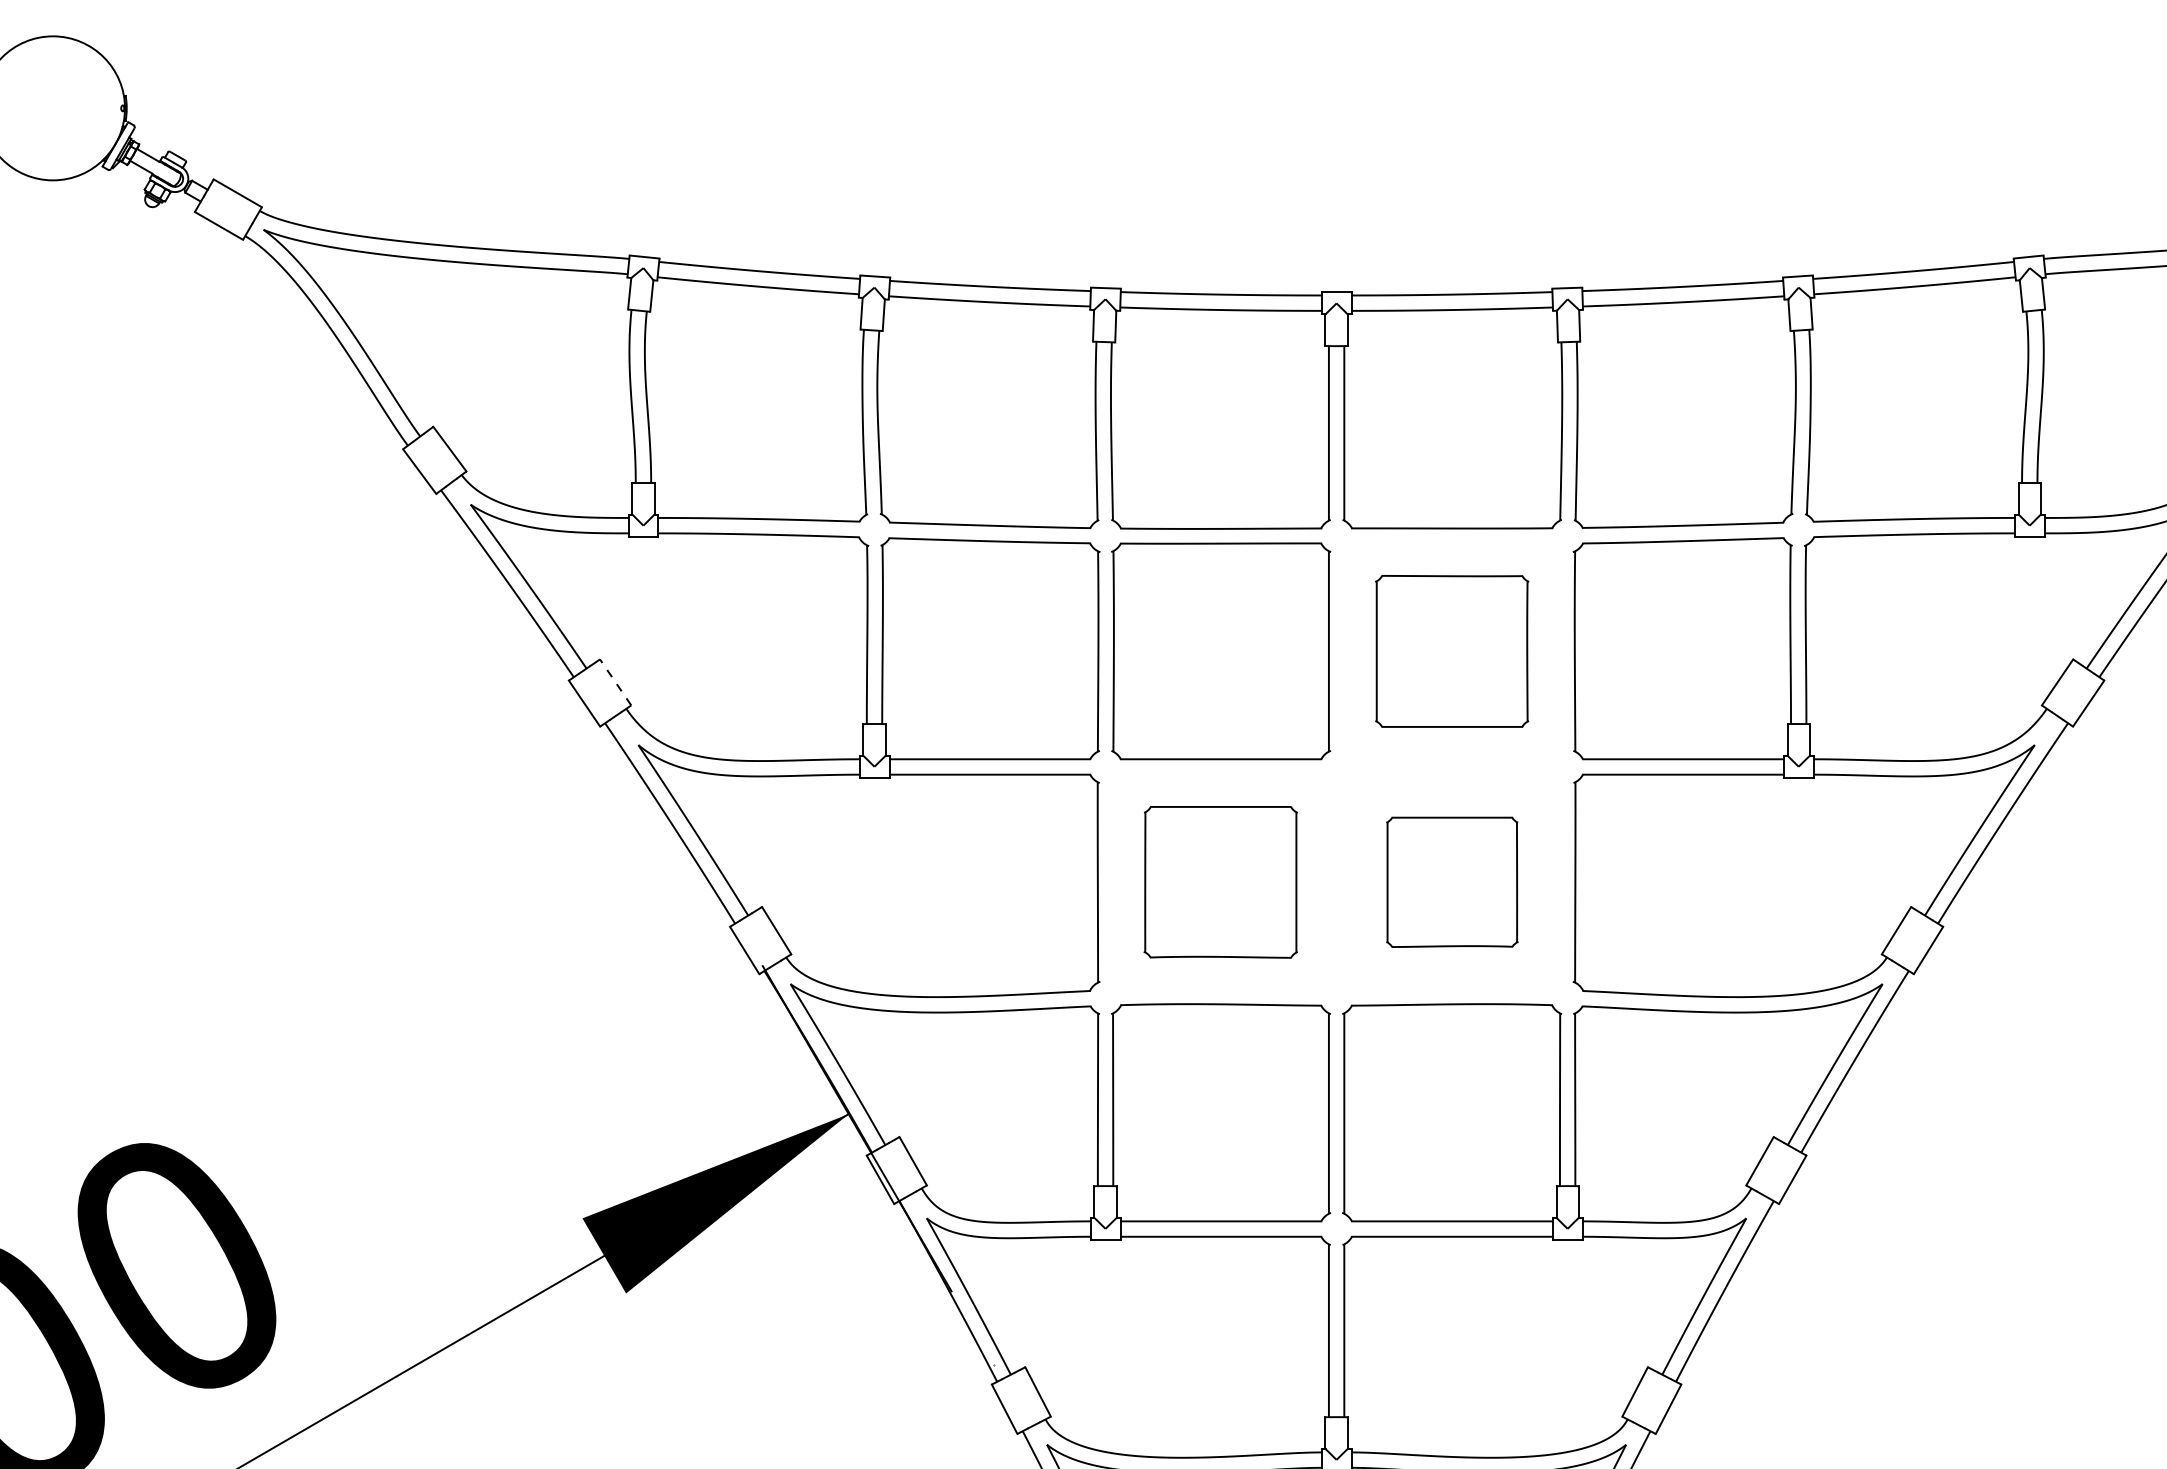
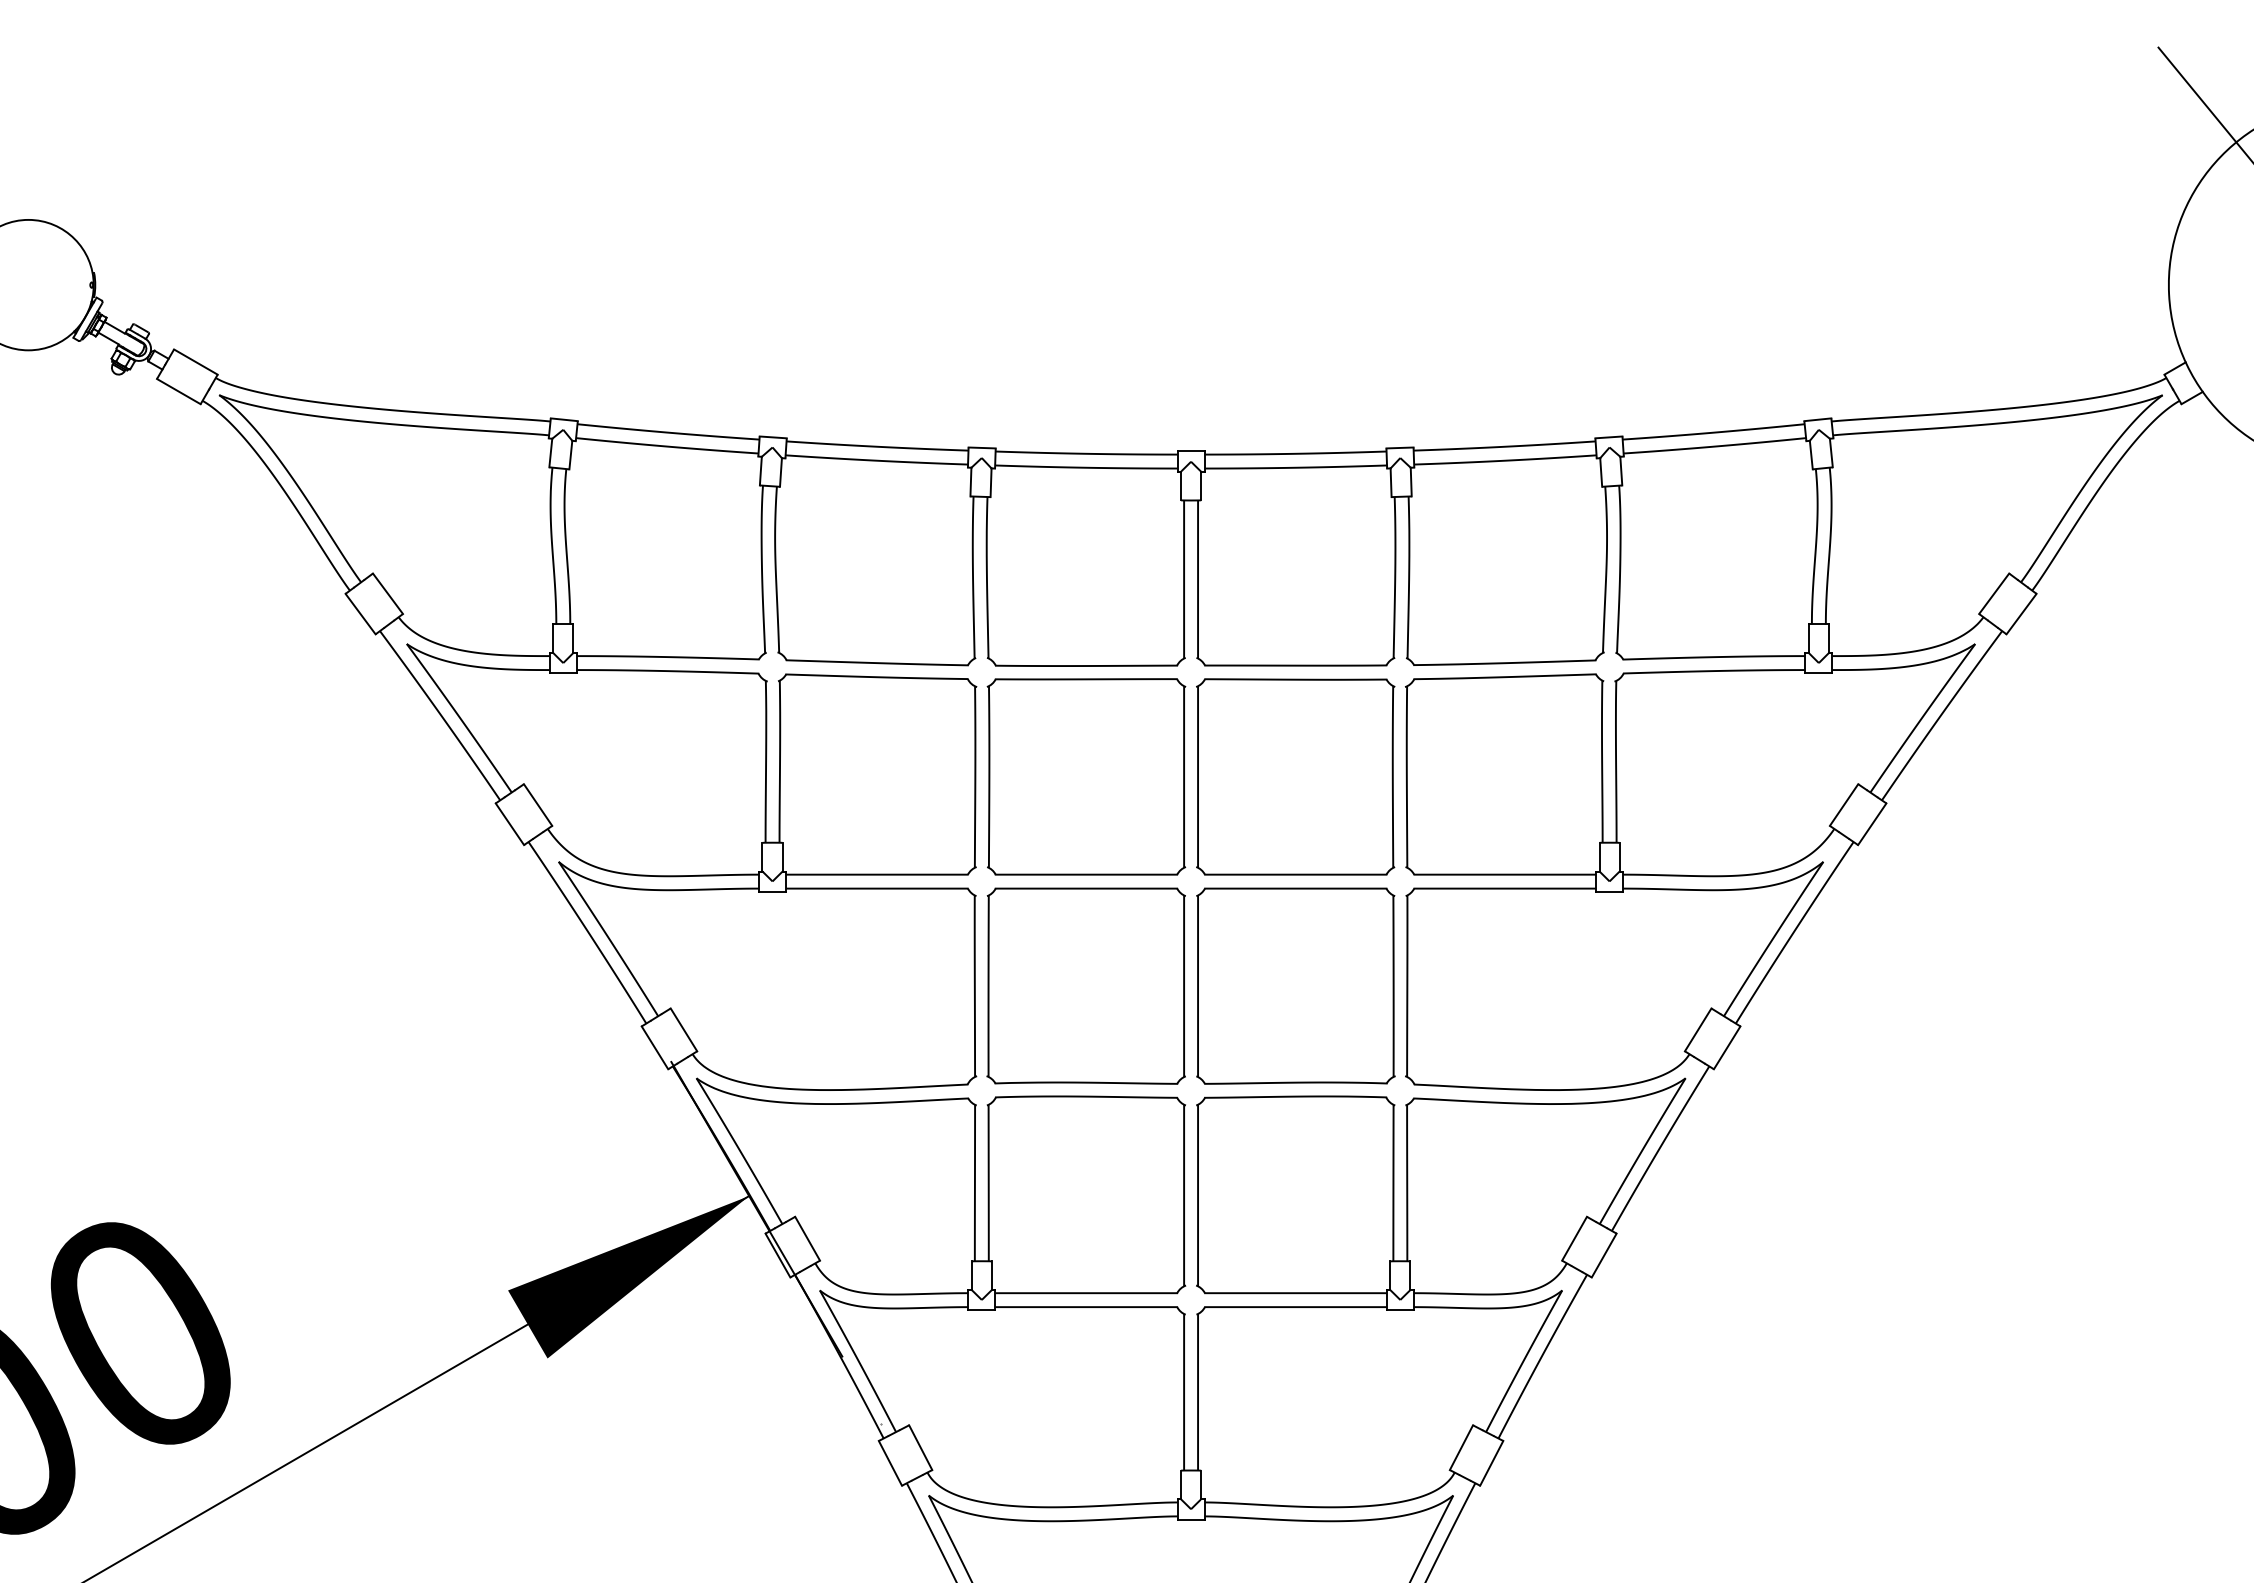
part: (1451, 650) -> (1295, 776), size x1.43
line: (614, 681) -> (537, 804), dashed -> solid
part: (1220, 881) -> (1085, 985), size x1.43
part: (1451, 881) -> (1295, 985), size x1.67

